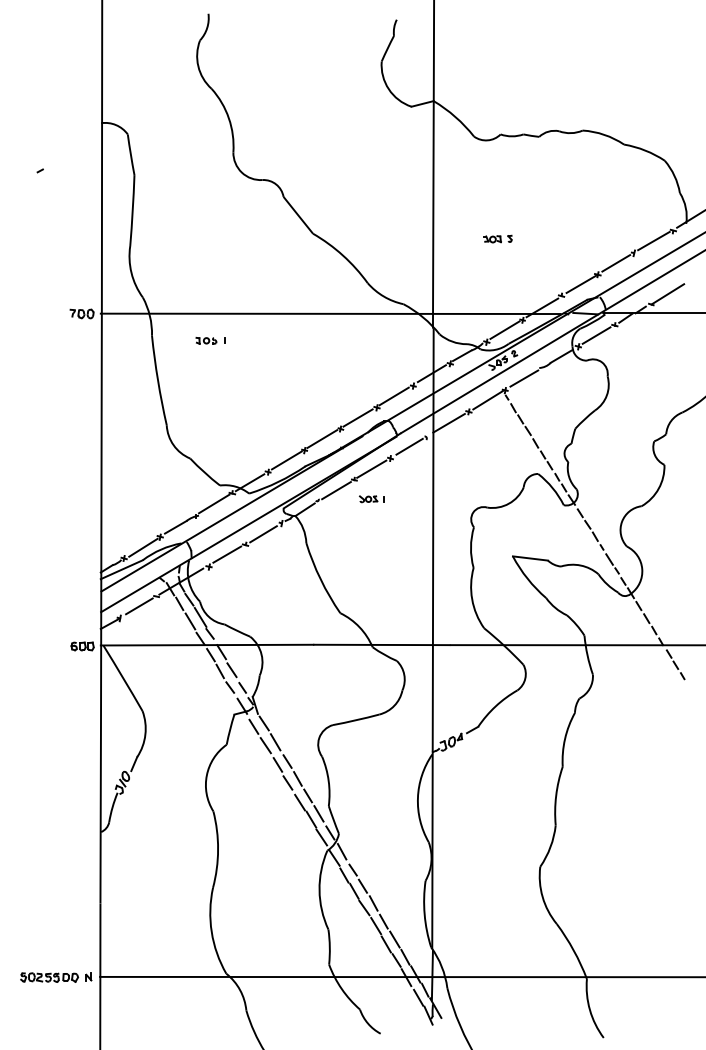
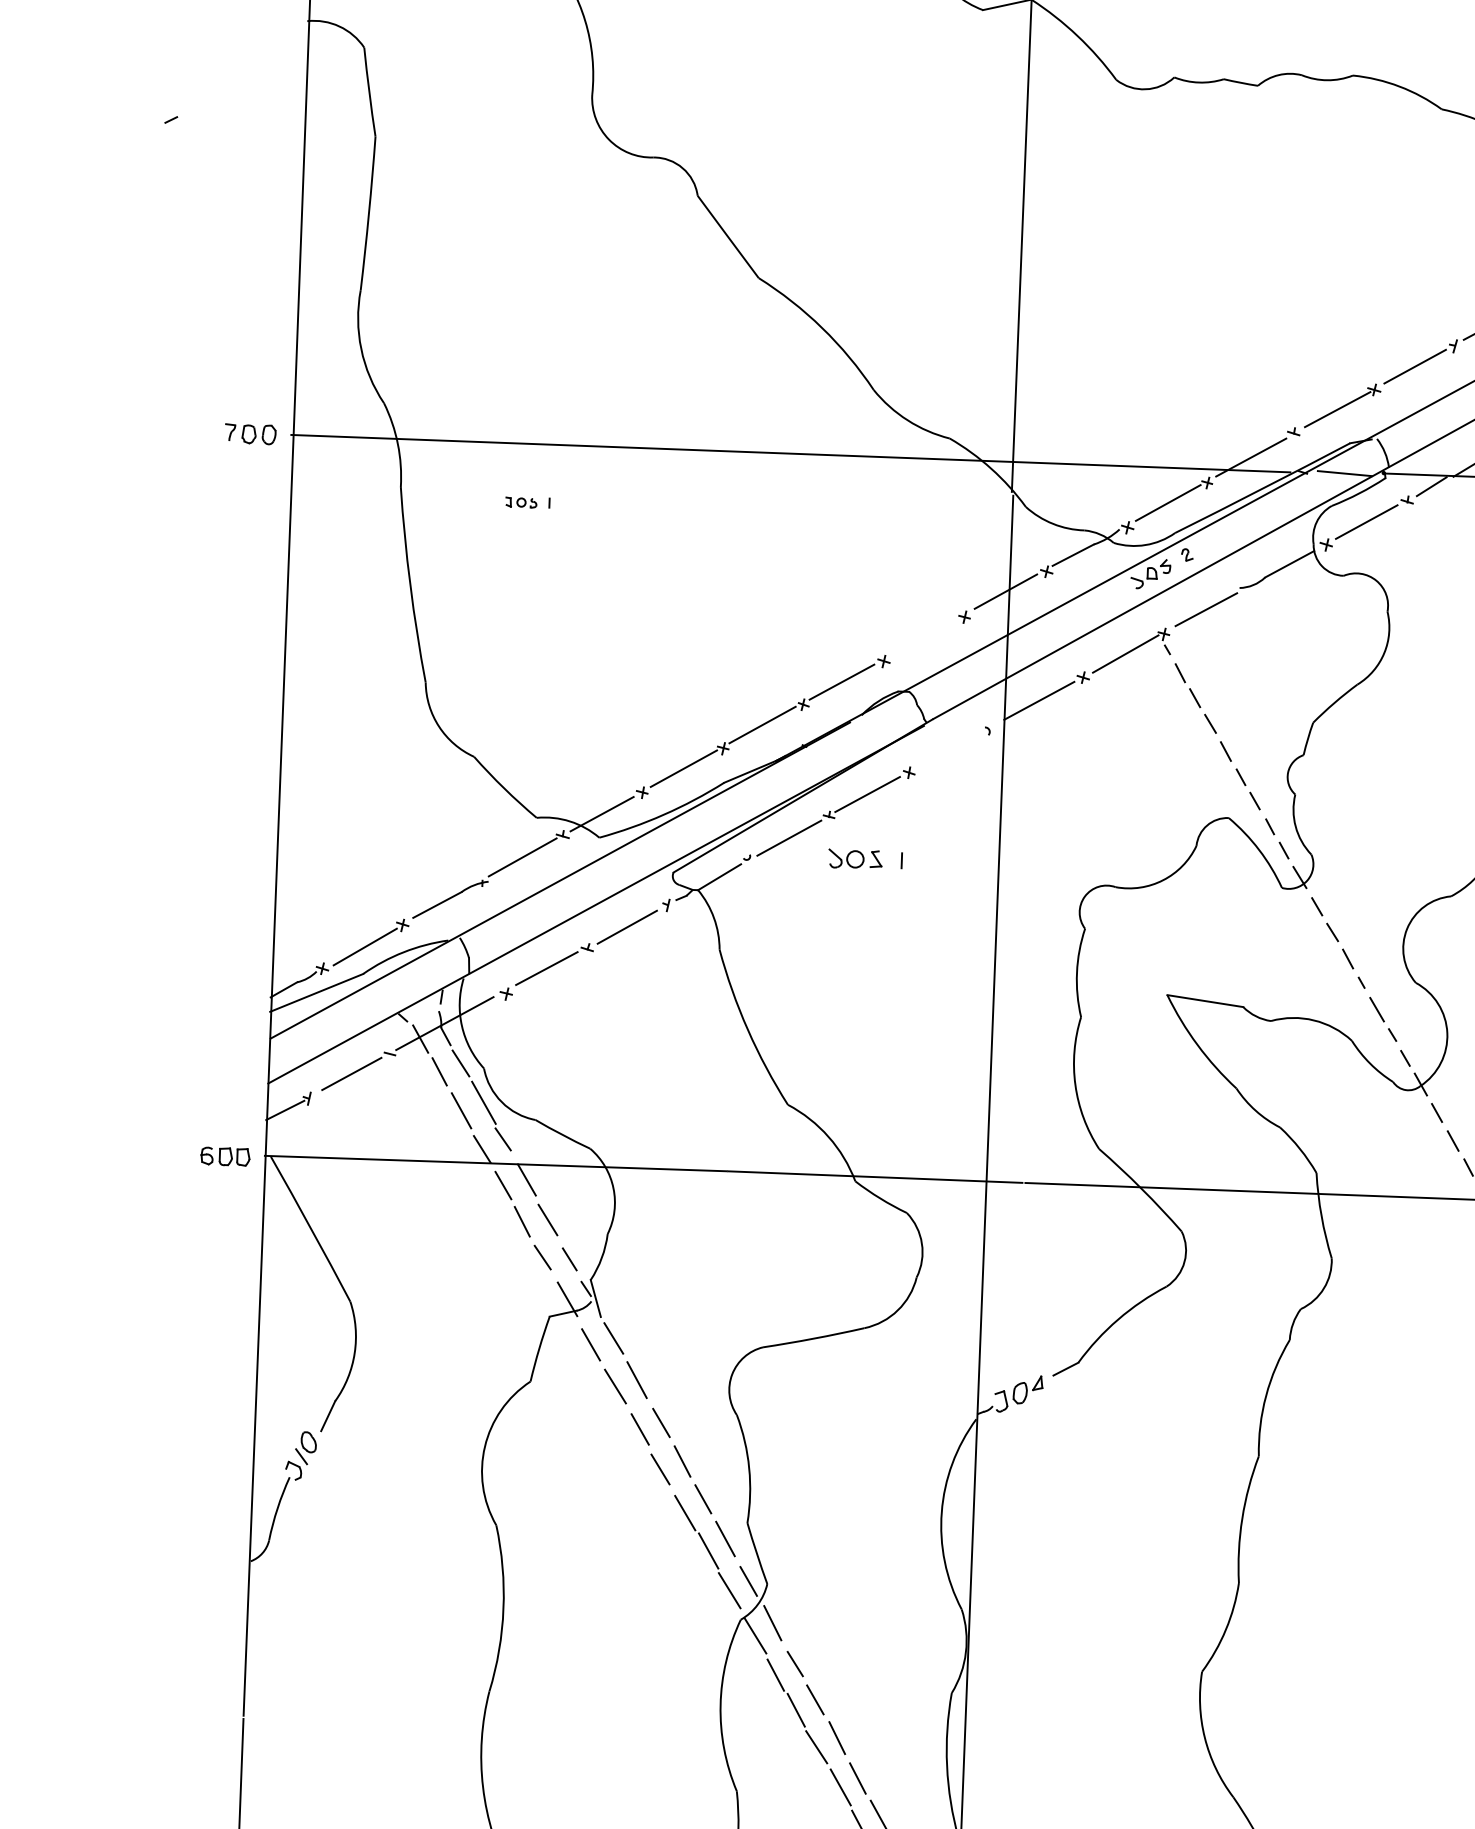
part: (497, 238) -> (1159, 303), removed
part: (210, 340) -> (527, 501), size x0.7
line: (393, 396) -> (920, 638), removed
line: (409, 446) -> (951, 748), removed
part: (371, 499) -> (864, 860), size x1.4

